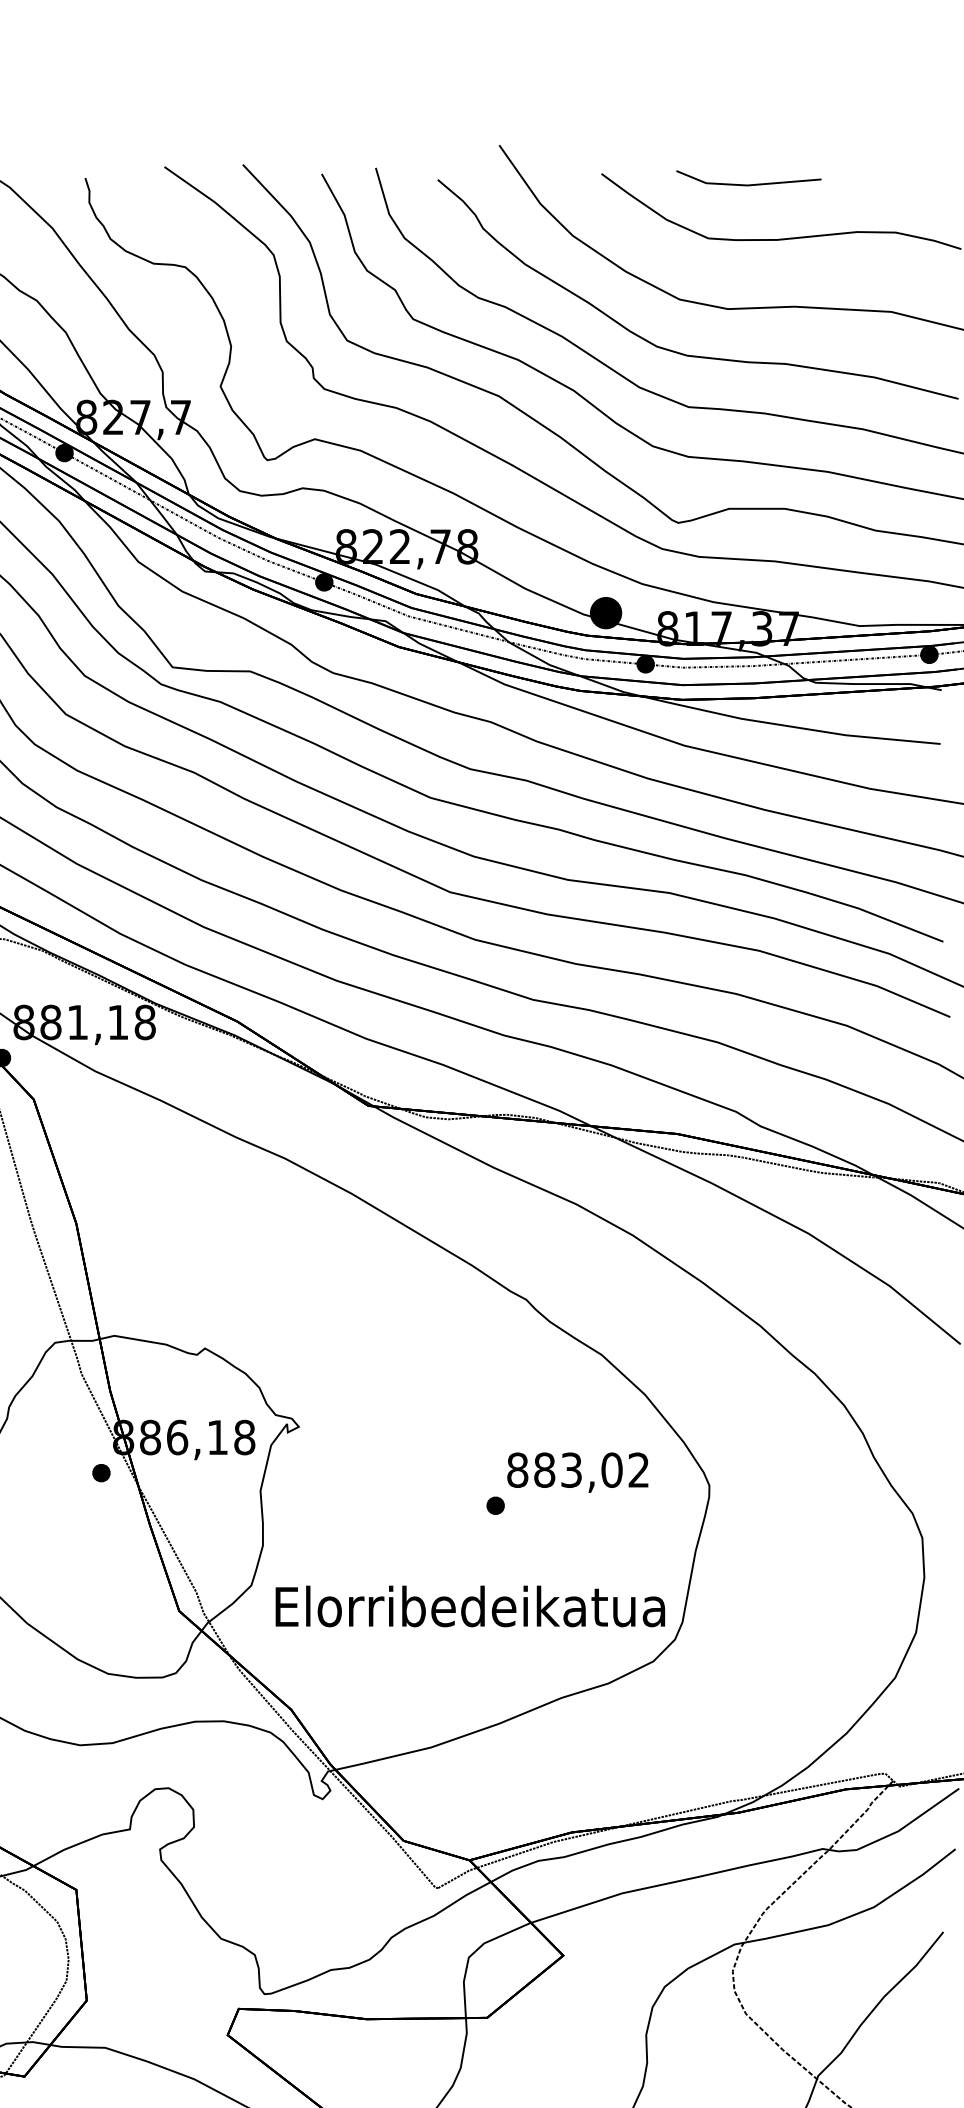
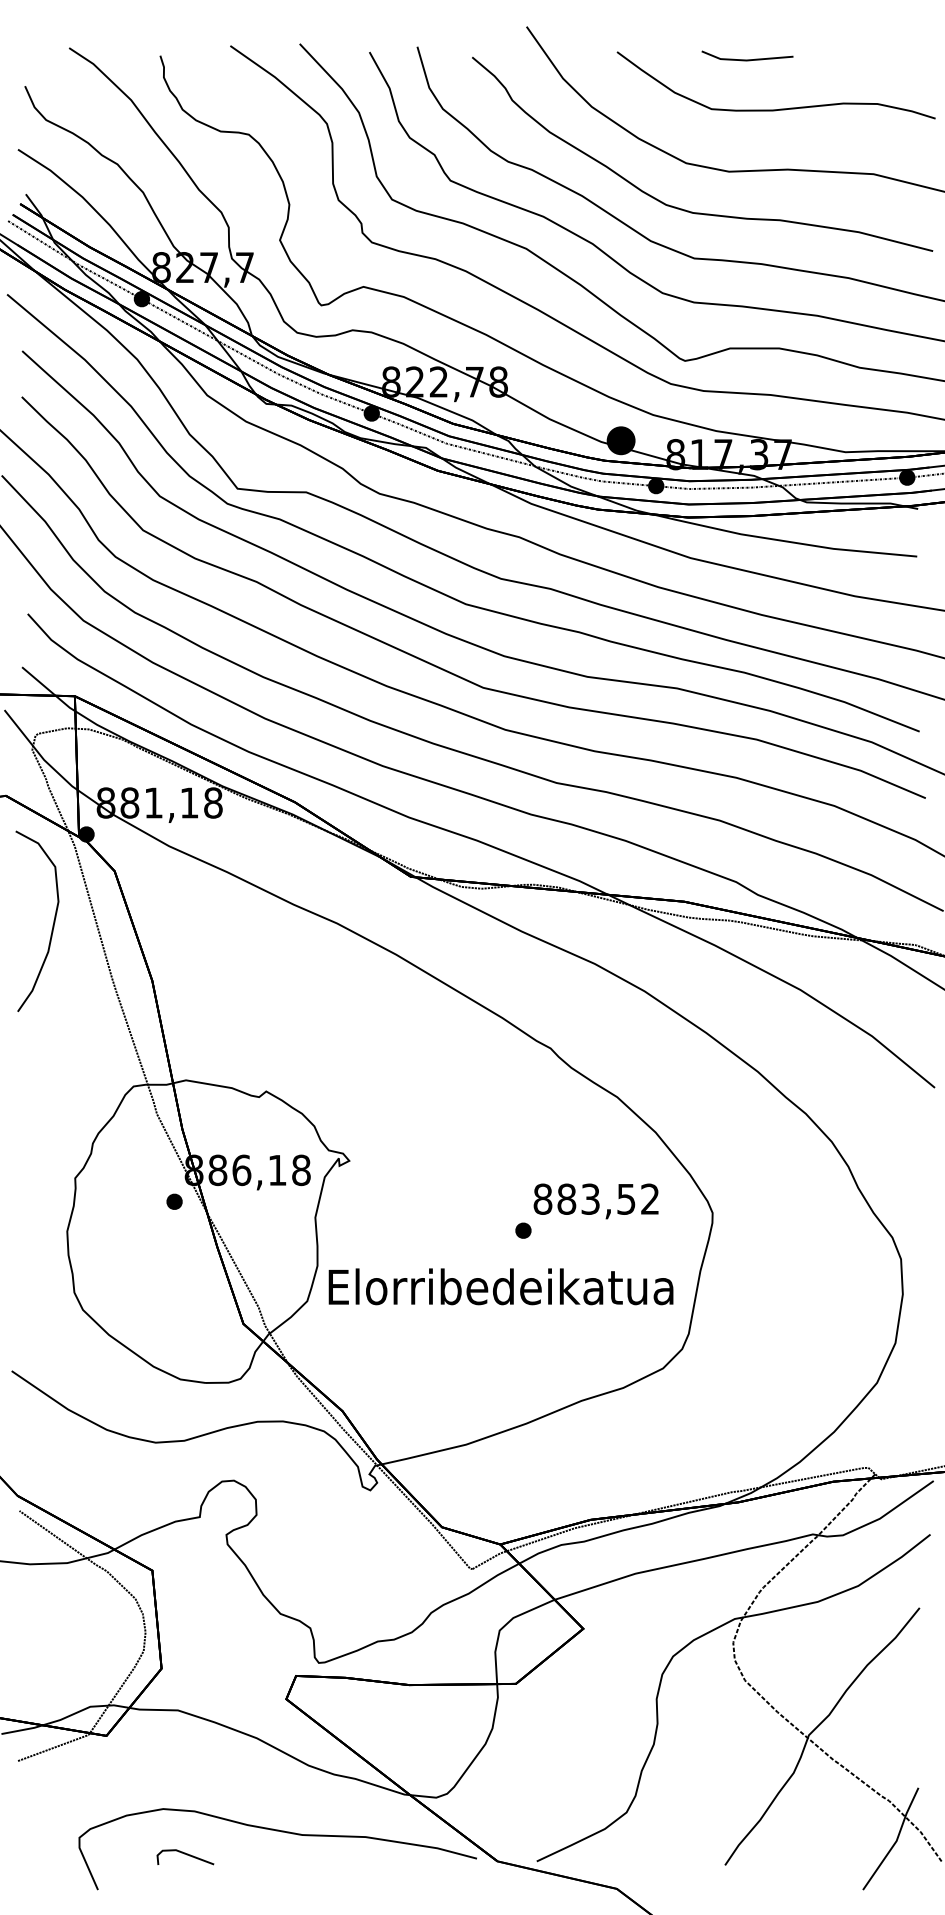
part: (748, 177) -> (747, 55), size x0.71
text: (612, 1469) -> (626, 1198), 883,02 -> 883,52
text: (469, 1606) -> (500, 1286), moved

